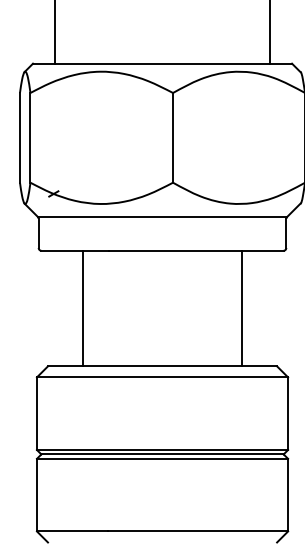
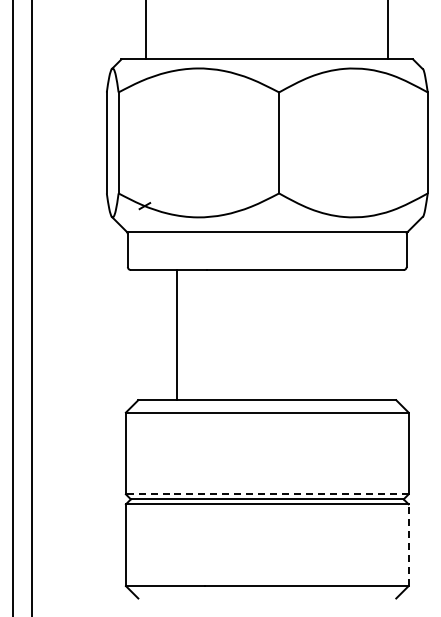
line: (242, 308) -> (357, 335), removed
line: (161, 450) -> (266, 494), solid -> dashed
line: (287, 495) -> (408, 545), solid -> dashed

